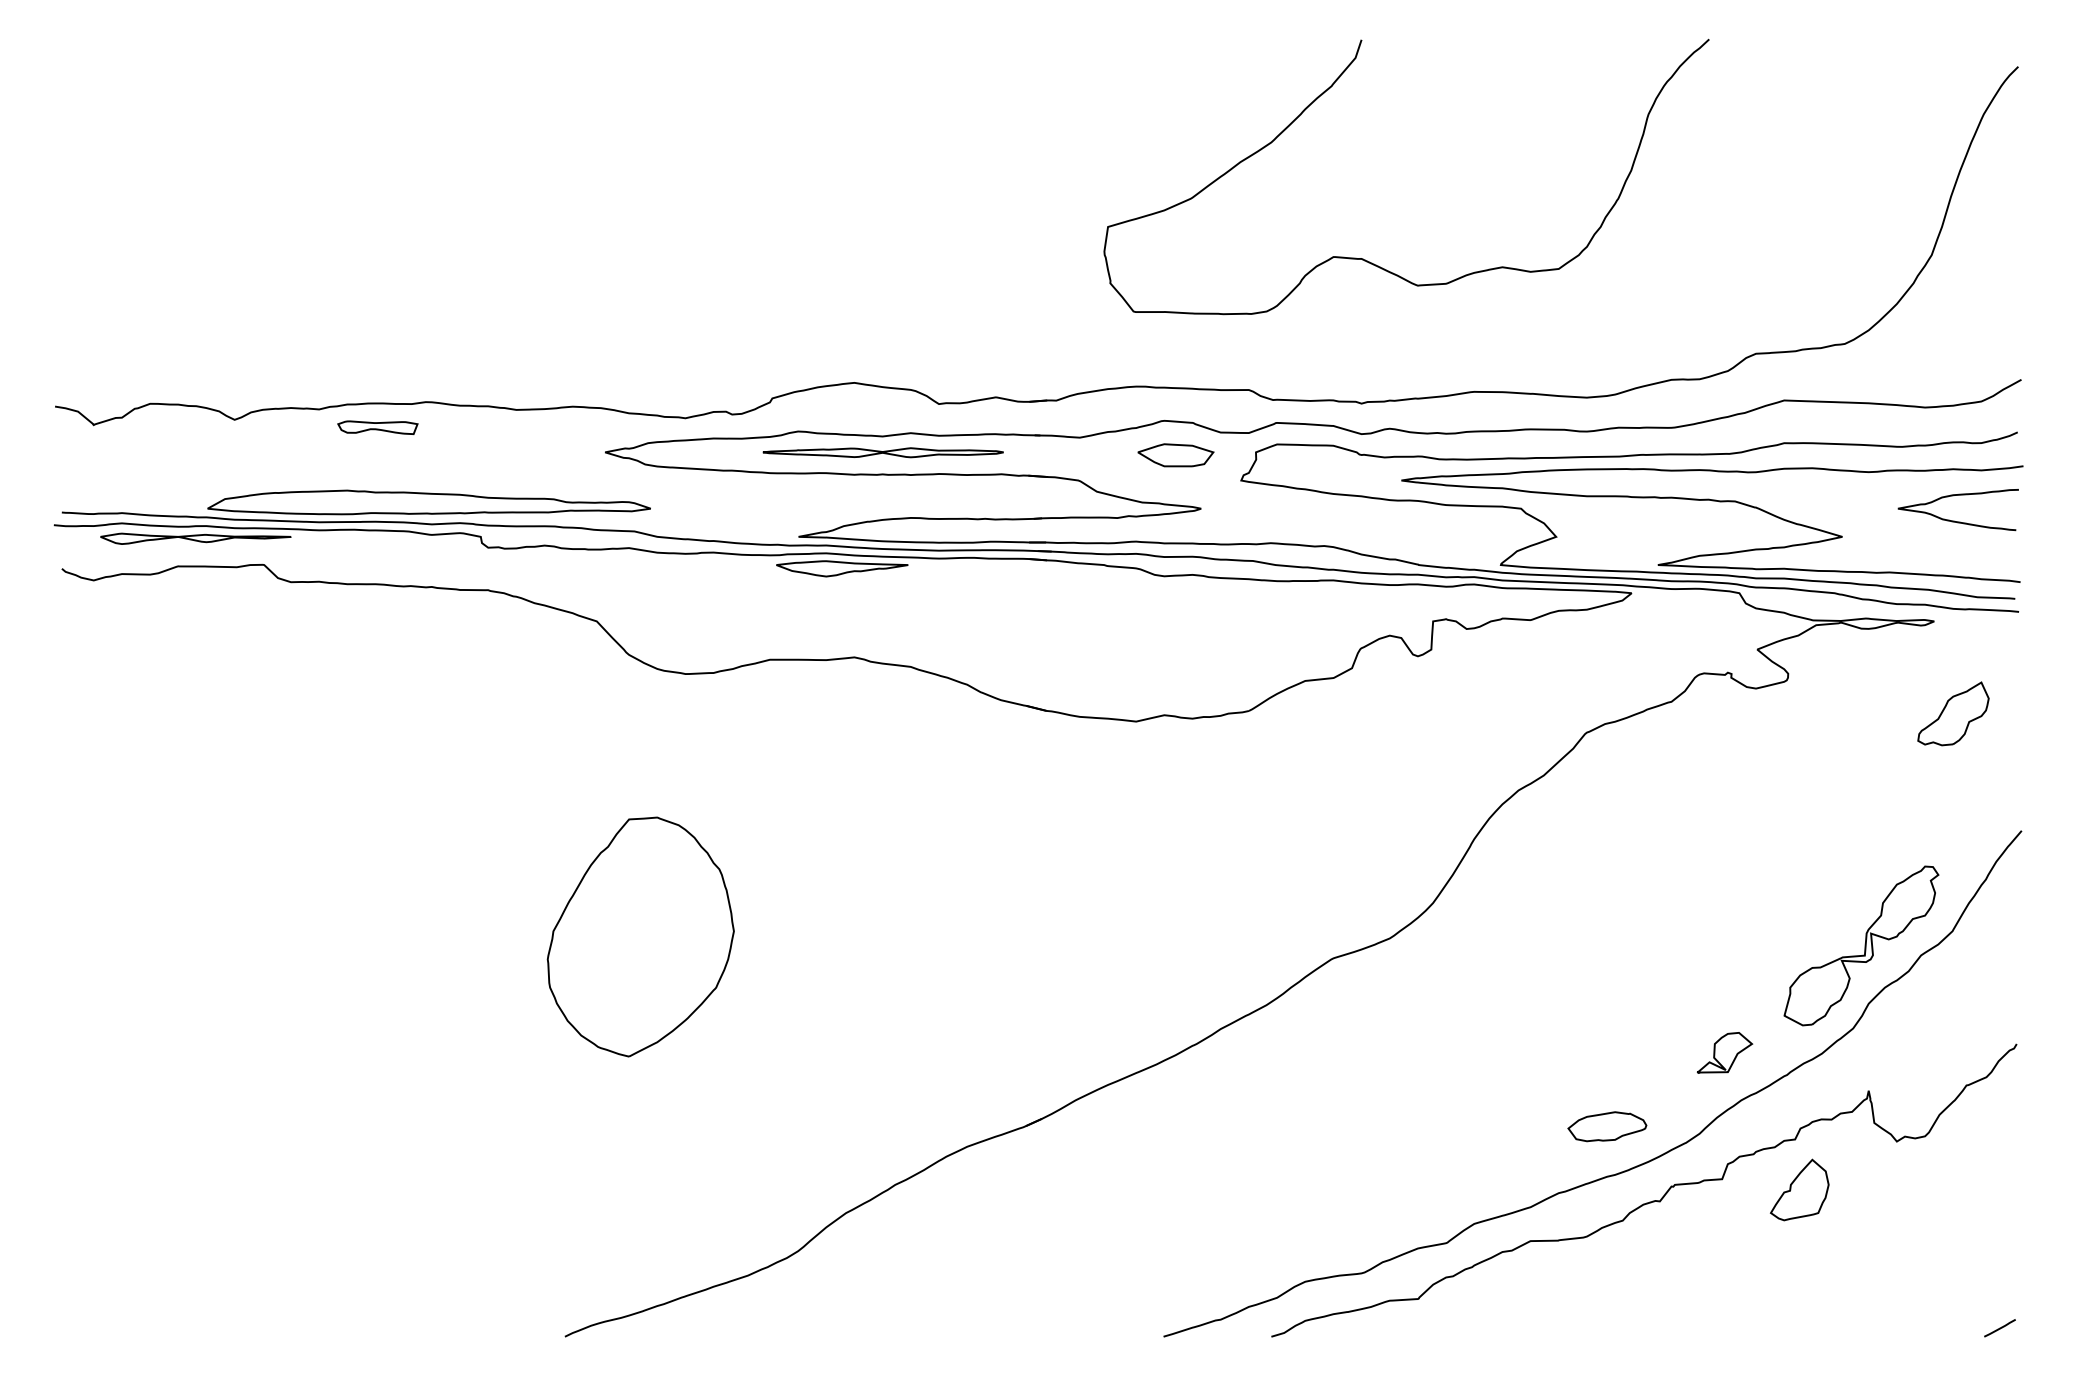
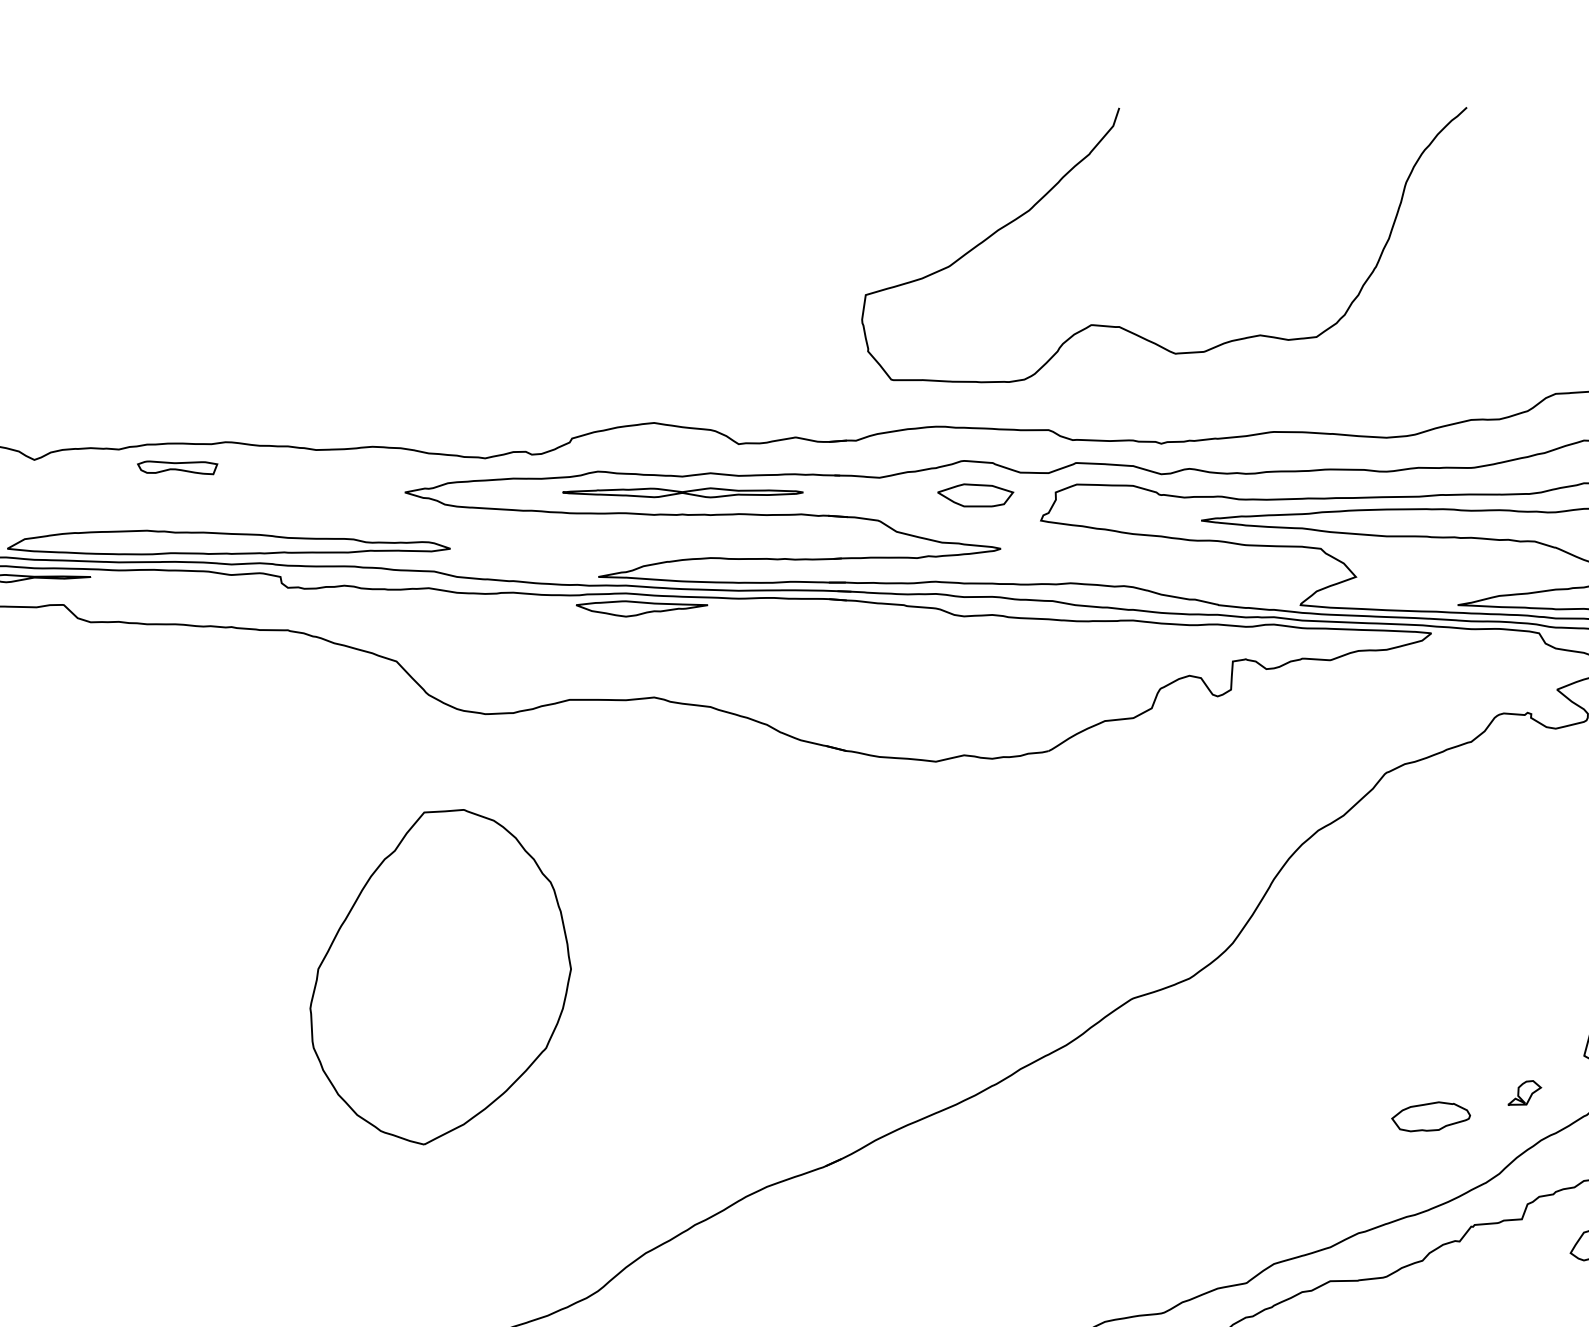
curve: (1365, 259) -> (1123, 327), moved
part: (640, 936) -> (440, 976), size x1.4
part: (1724, 1052) -> (1524, 1092), size x0.6
part: (1607, 1126) -> (1431, 1116), moved

